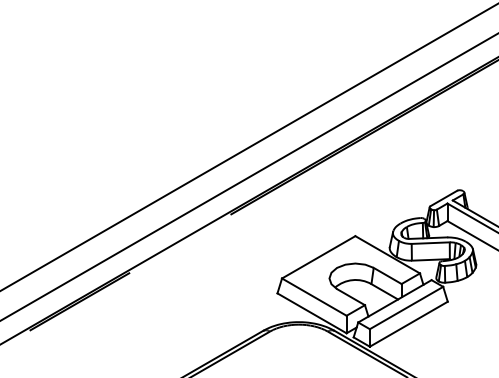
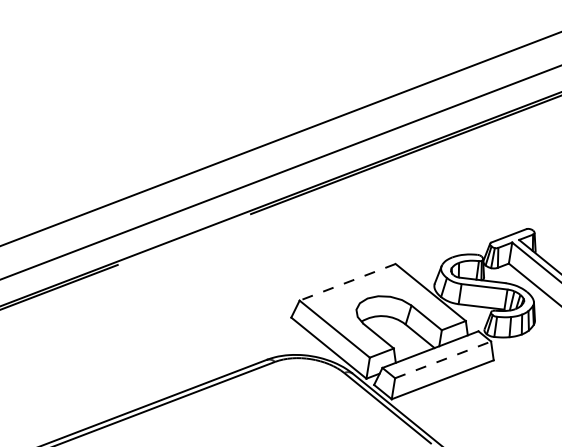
line: (318, 257) -> (347, 282), solid -> dashed
line: (406, 307) -> (443, 359), solid -> dashed

